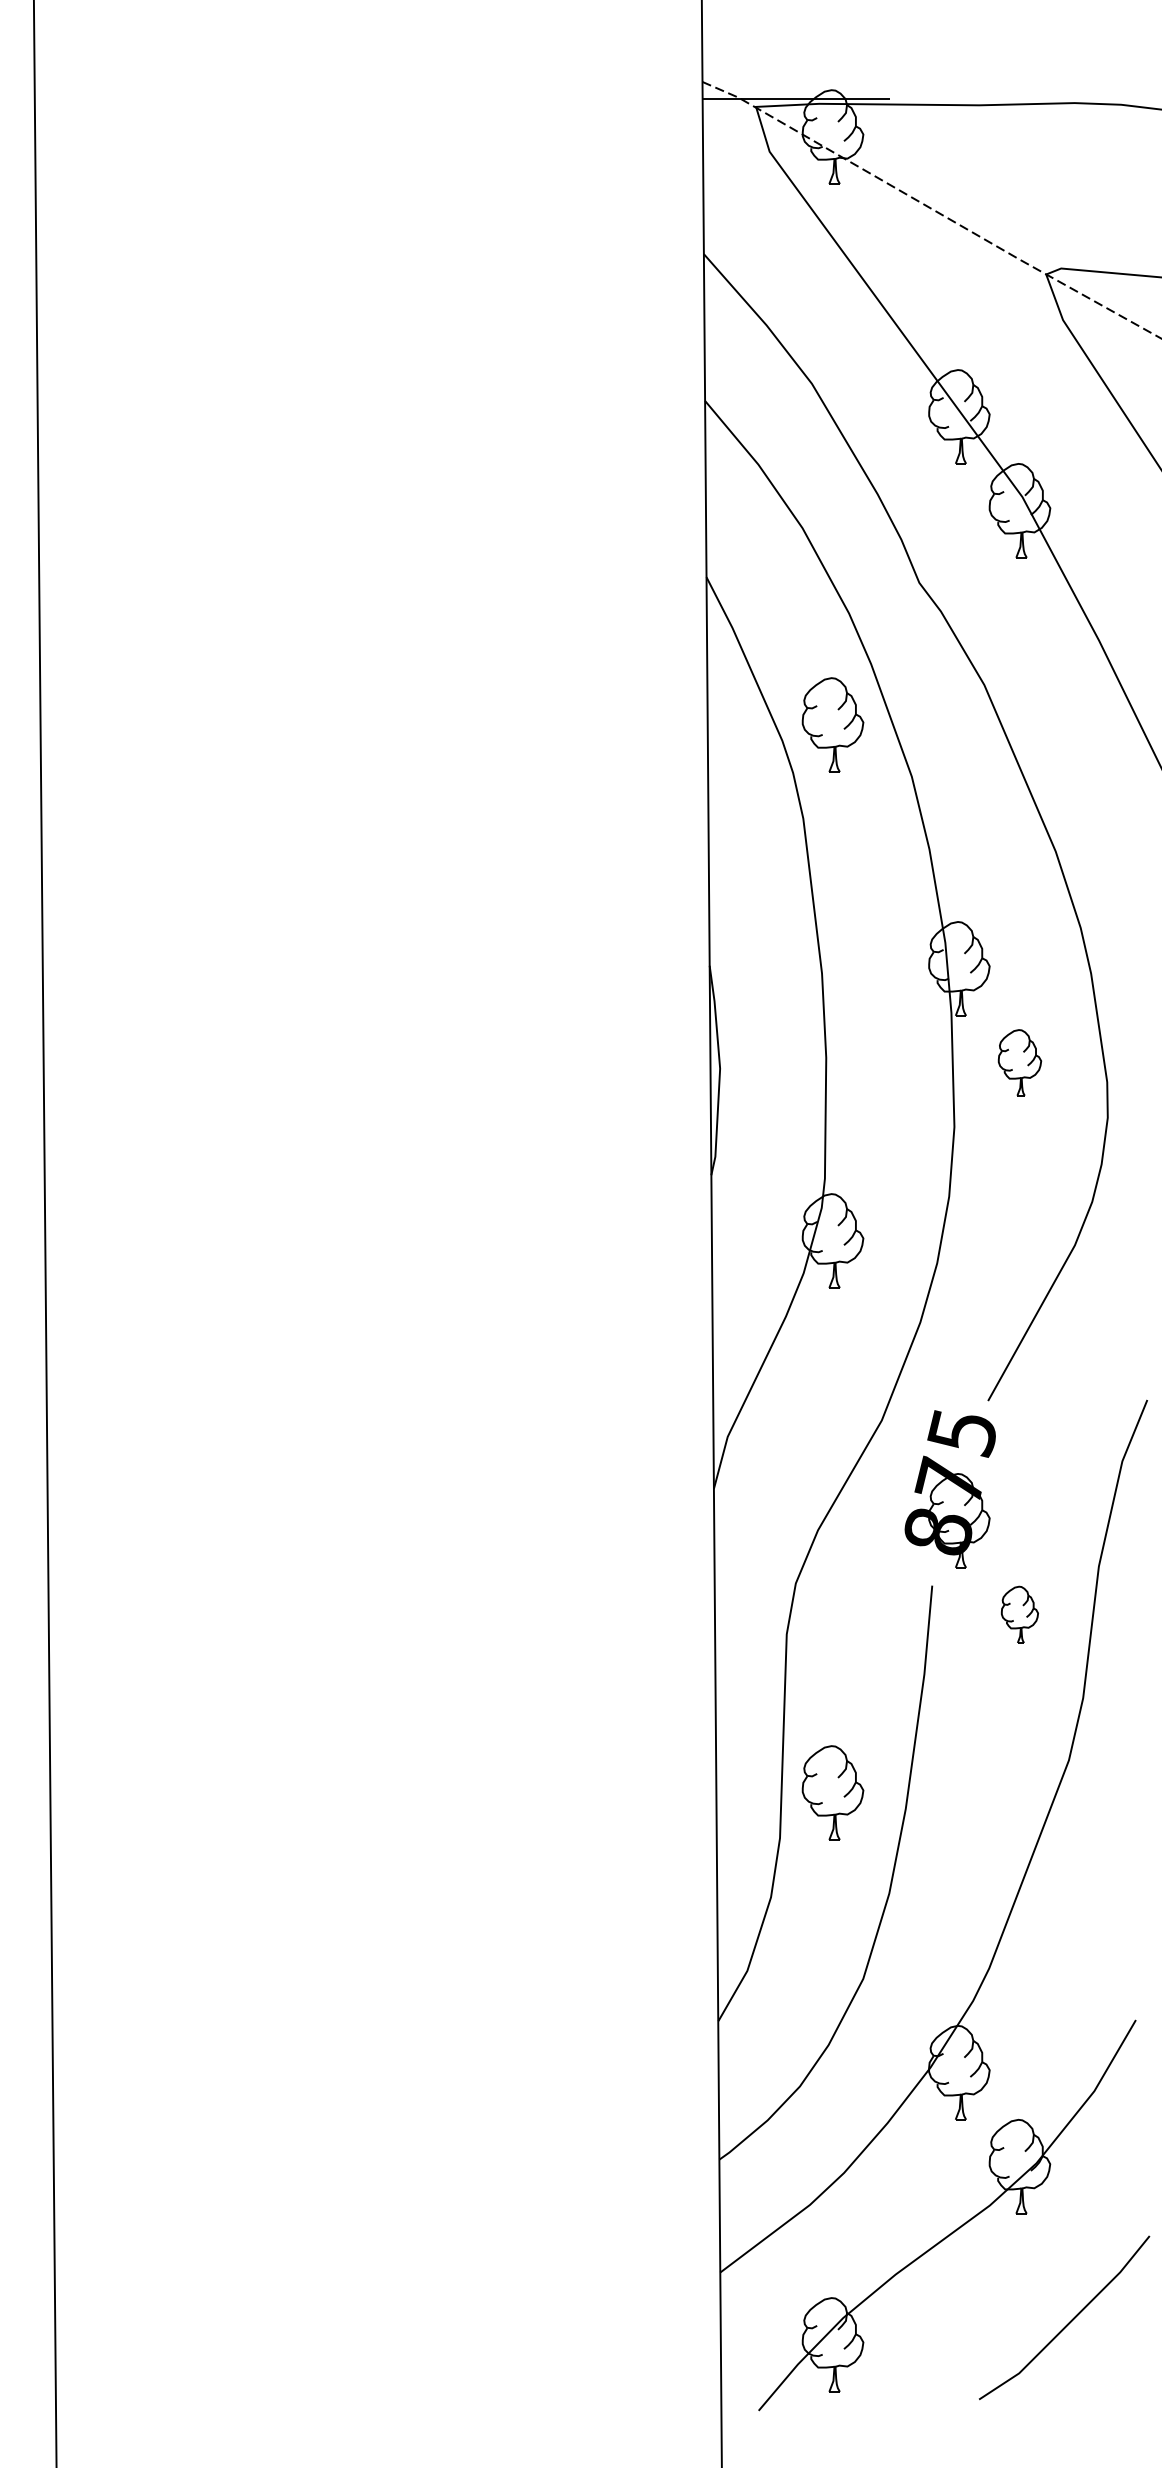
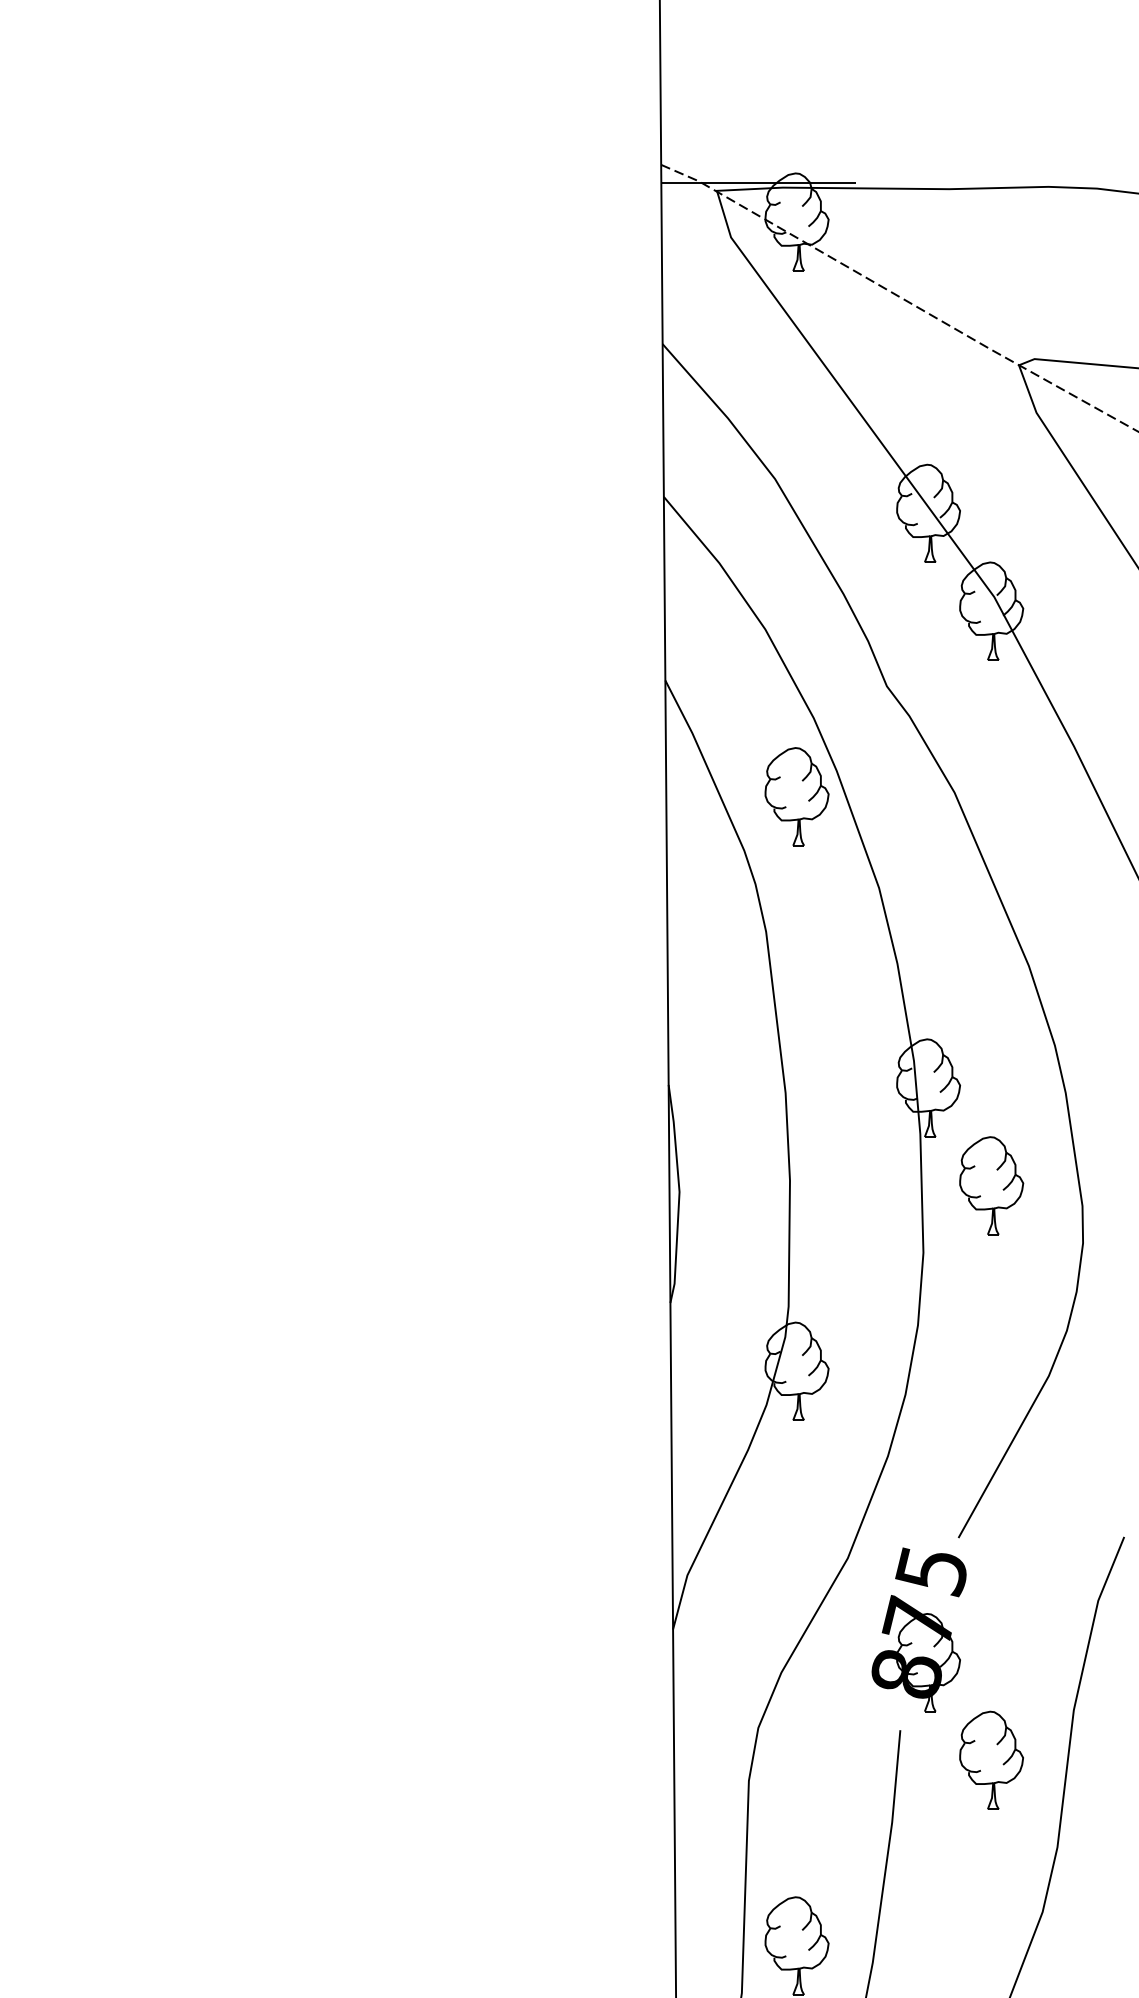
part: (832, 724) -> (796, 796), moved
part: (1019, 1062) -> (991, 1185), size x1.43
part: (1019, 1614) -> (991, 1760), size x1.67

